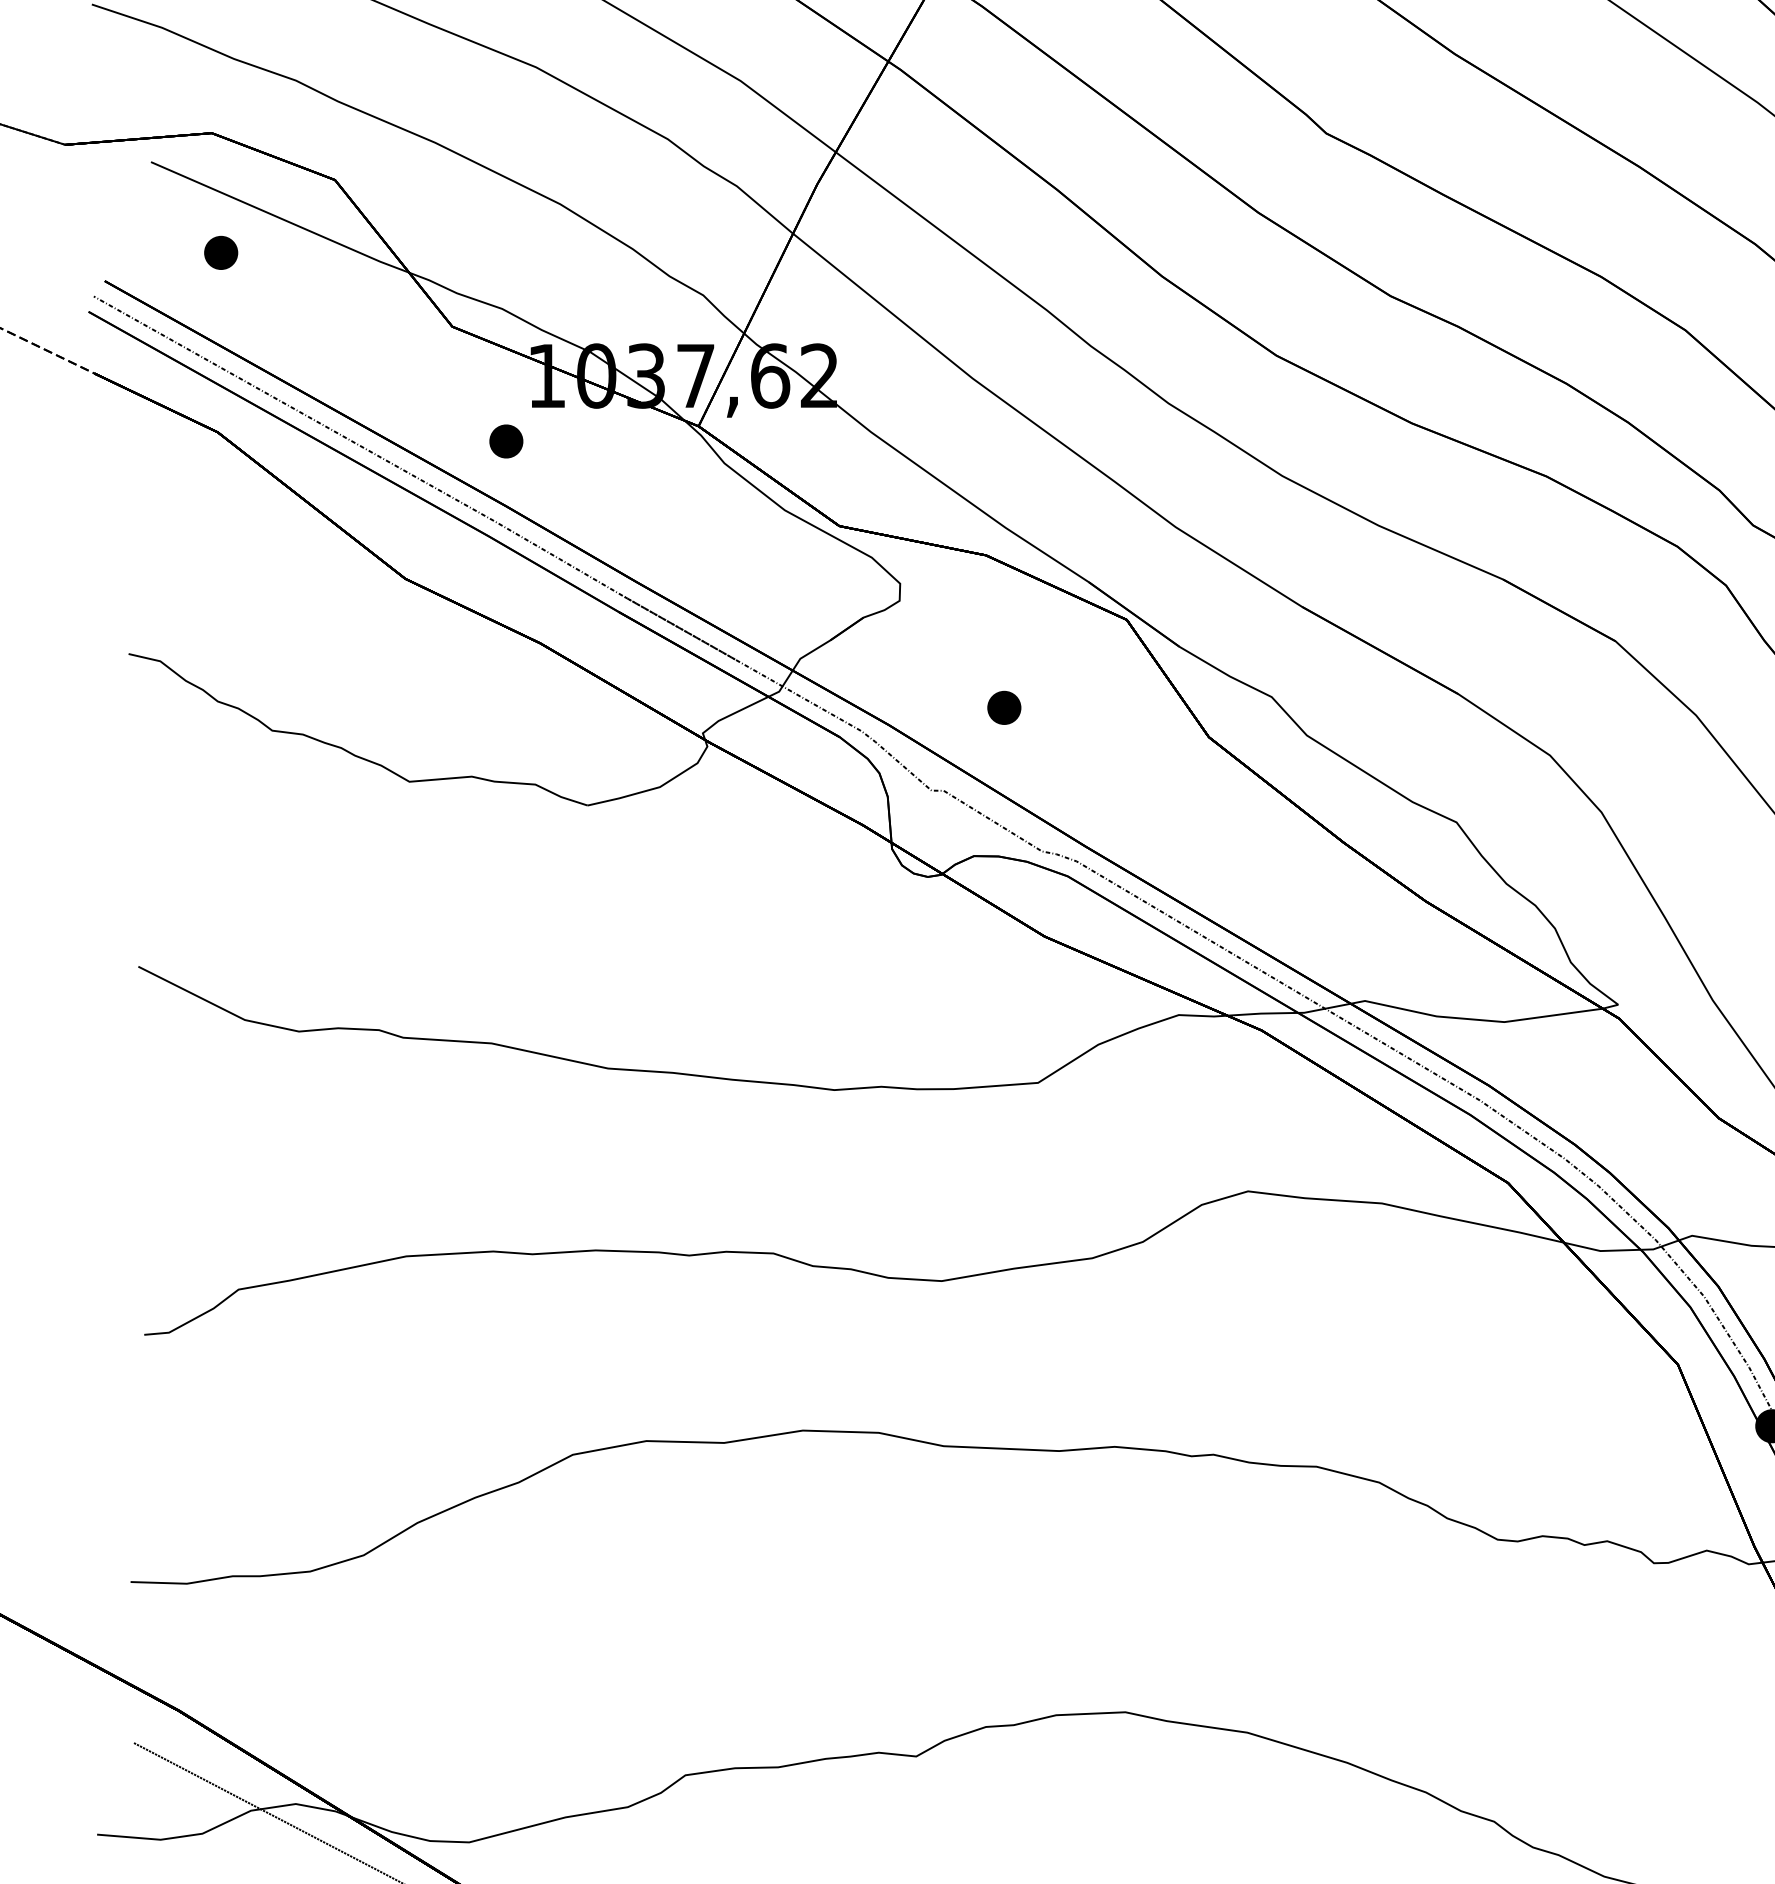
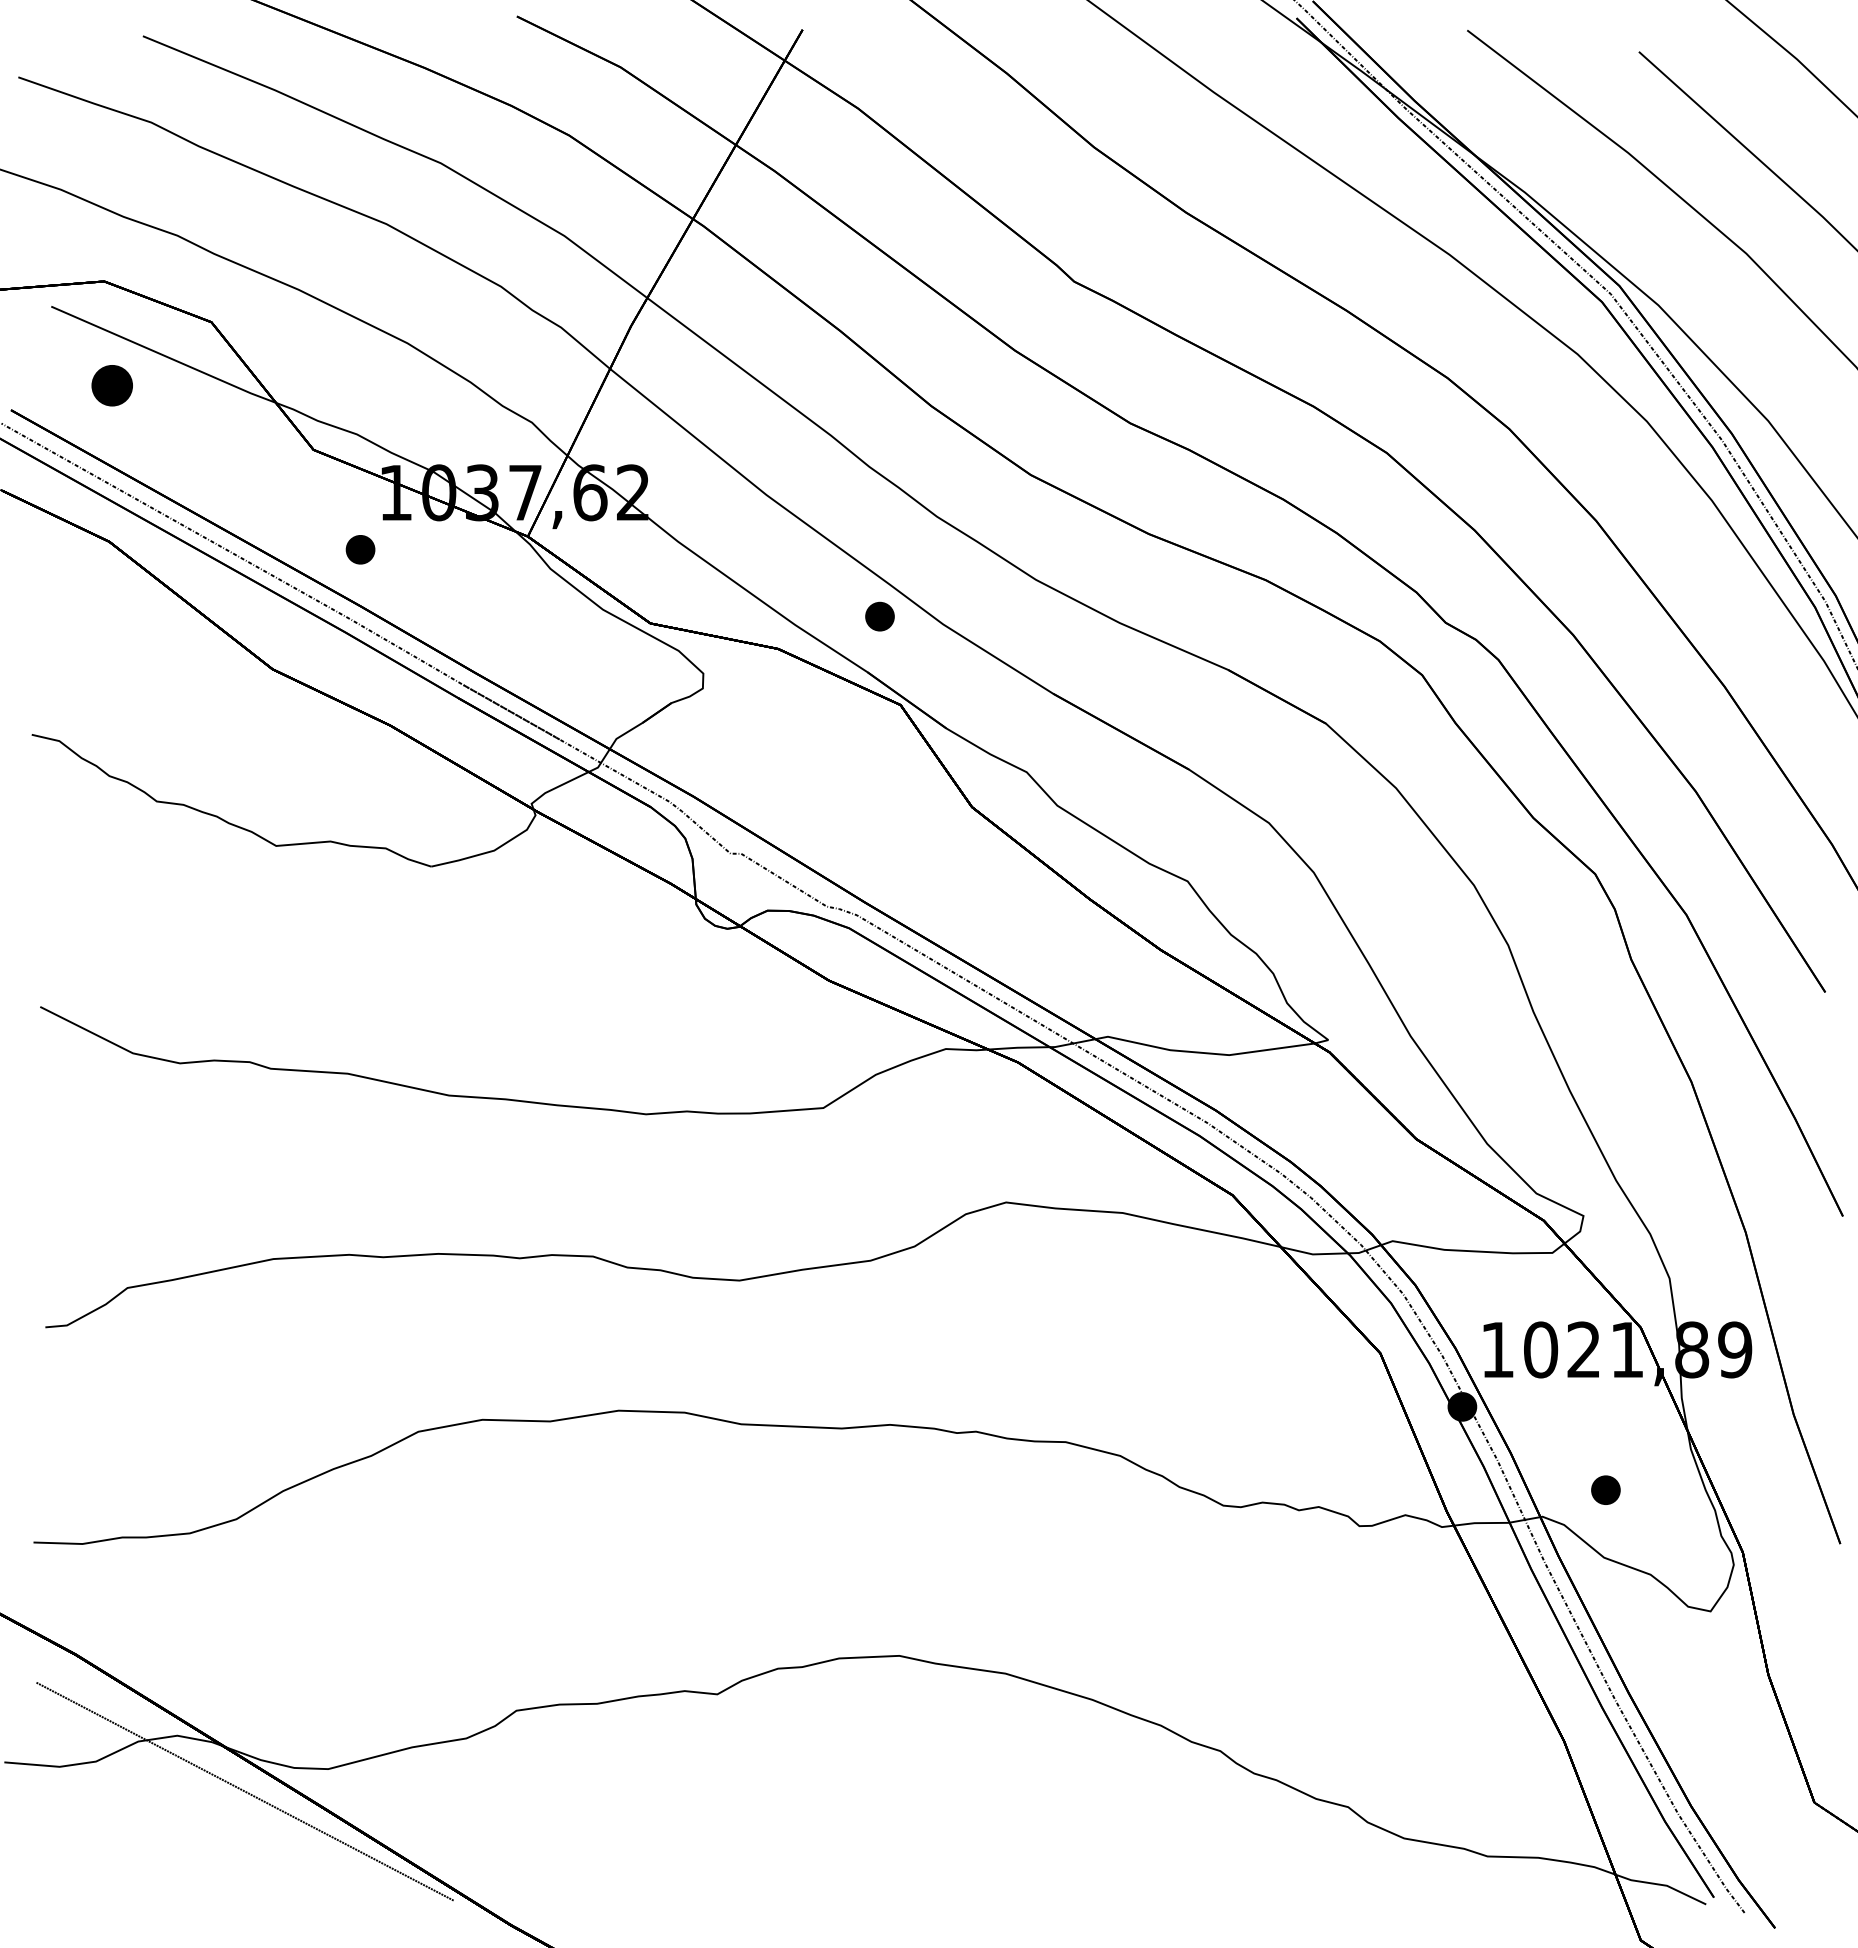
part: (221, 252) -> (112, 385), size x1.4
part: (1003, 707) -> (879, 616), moved

